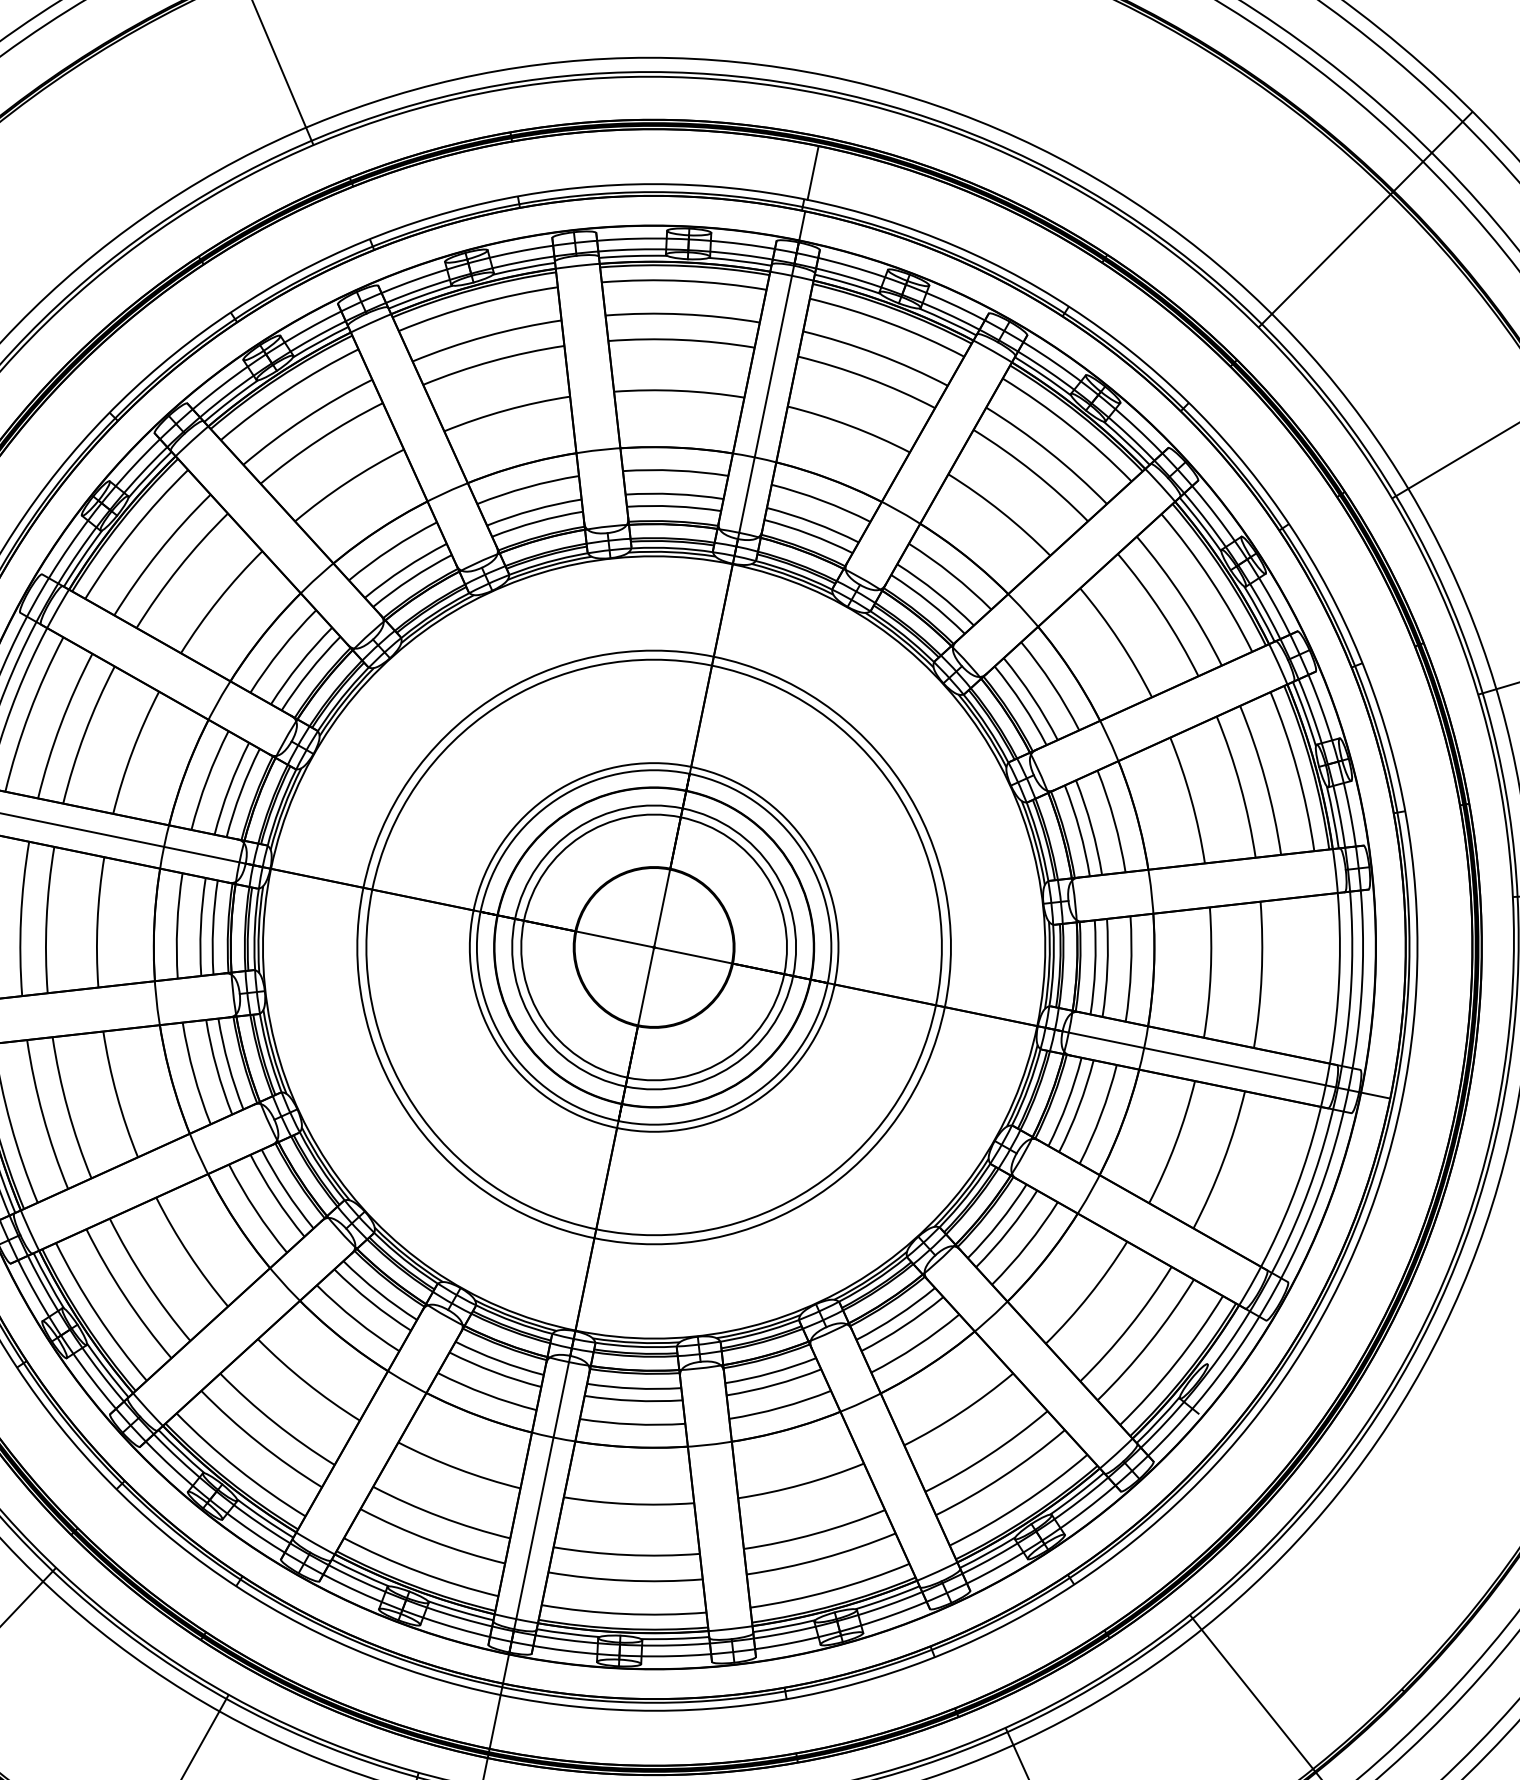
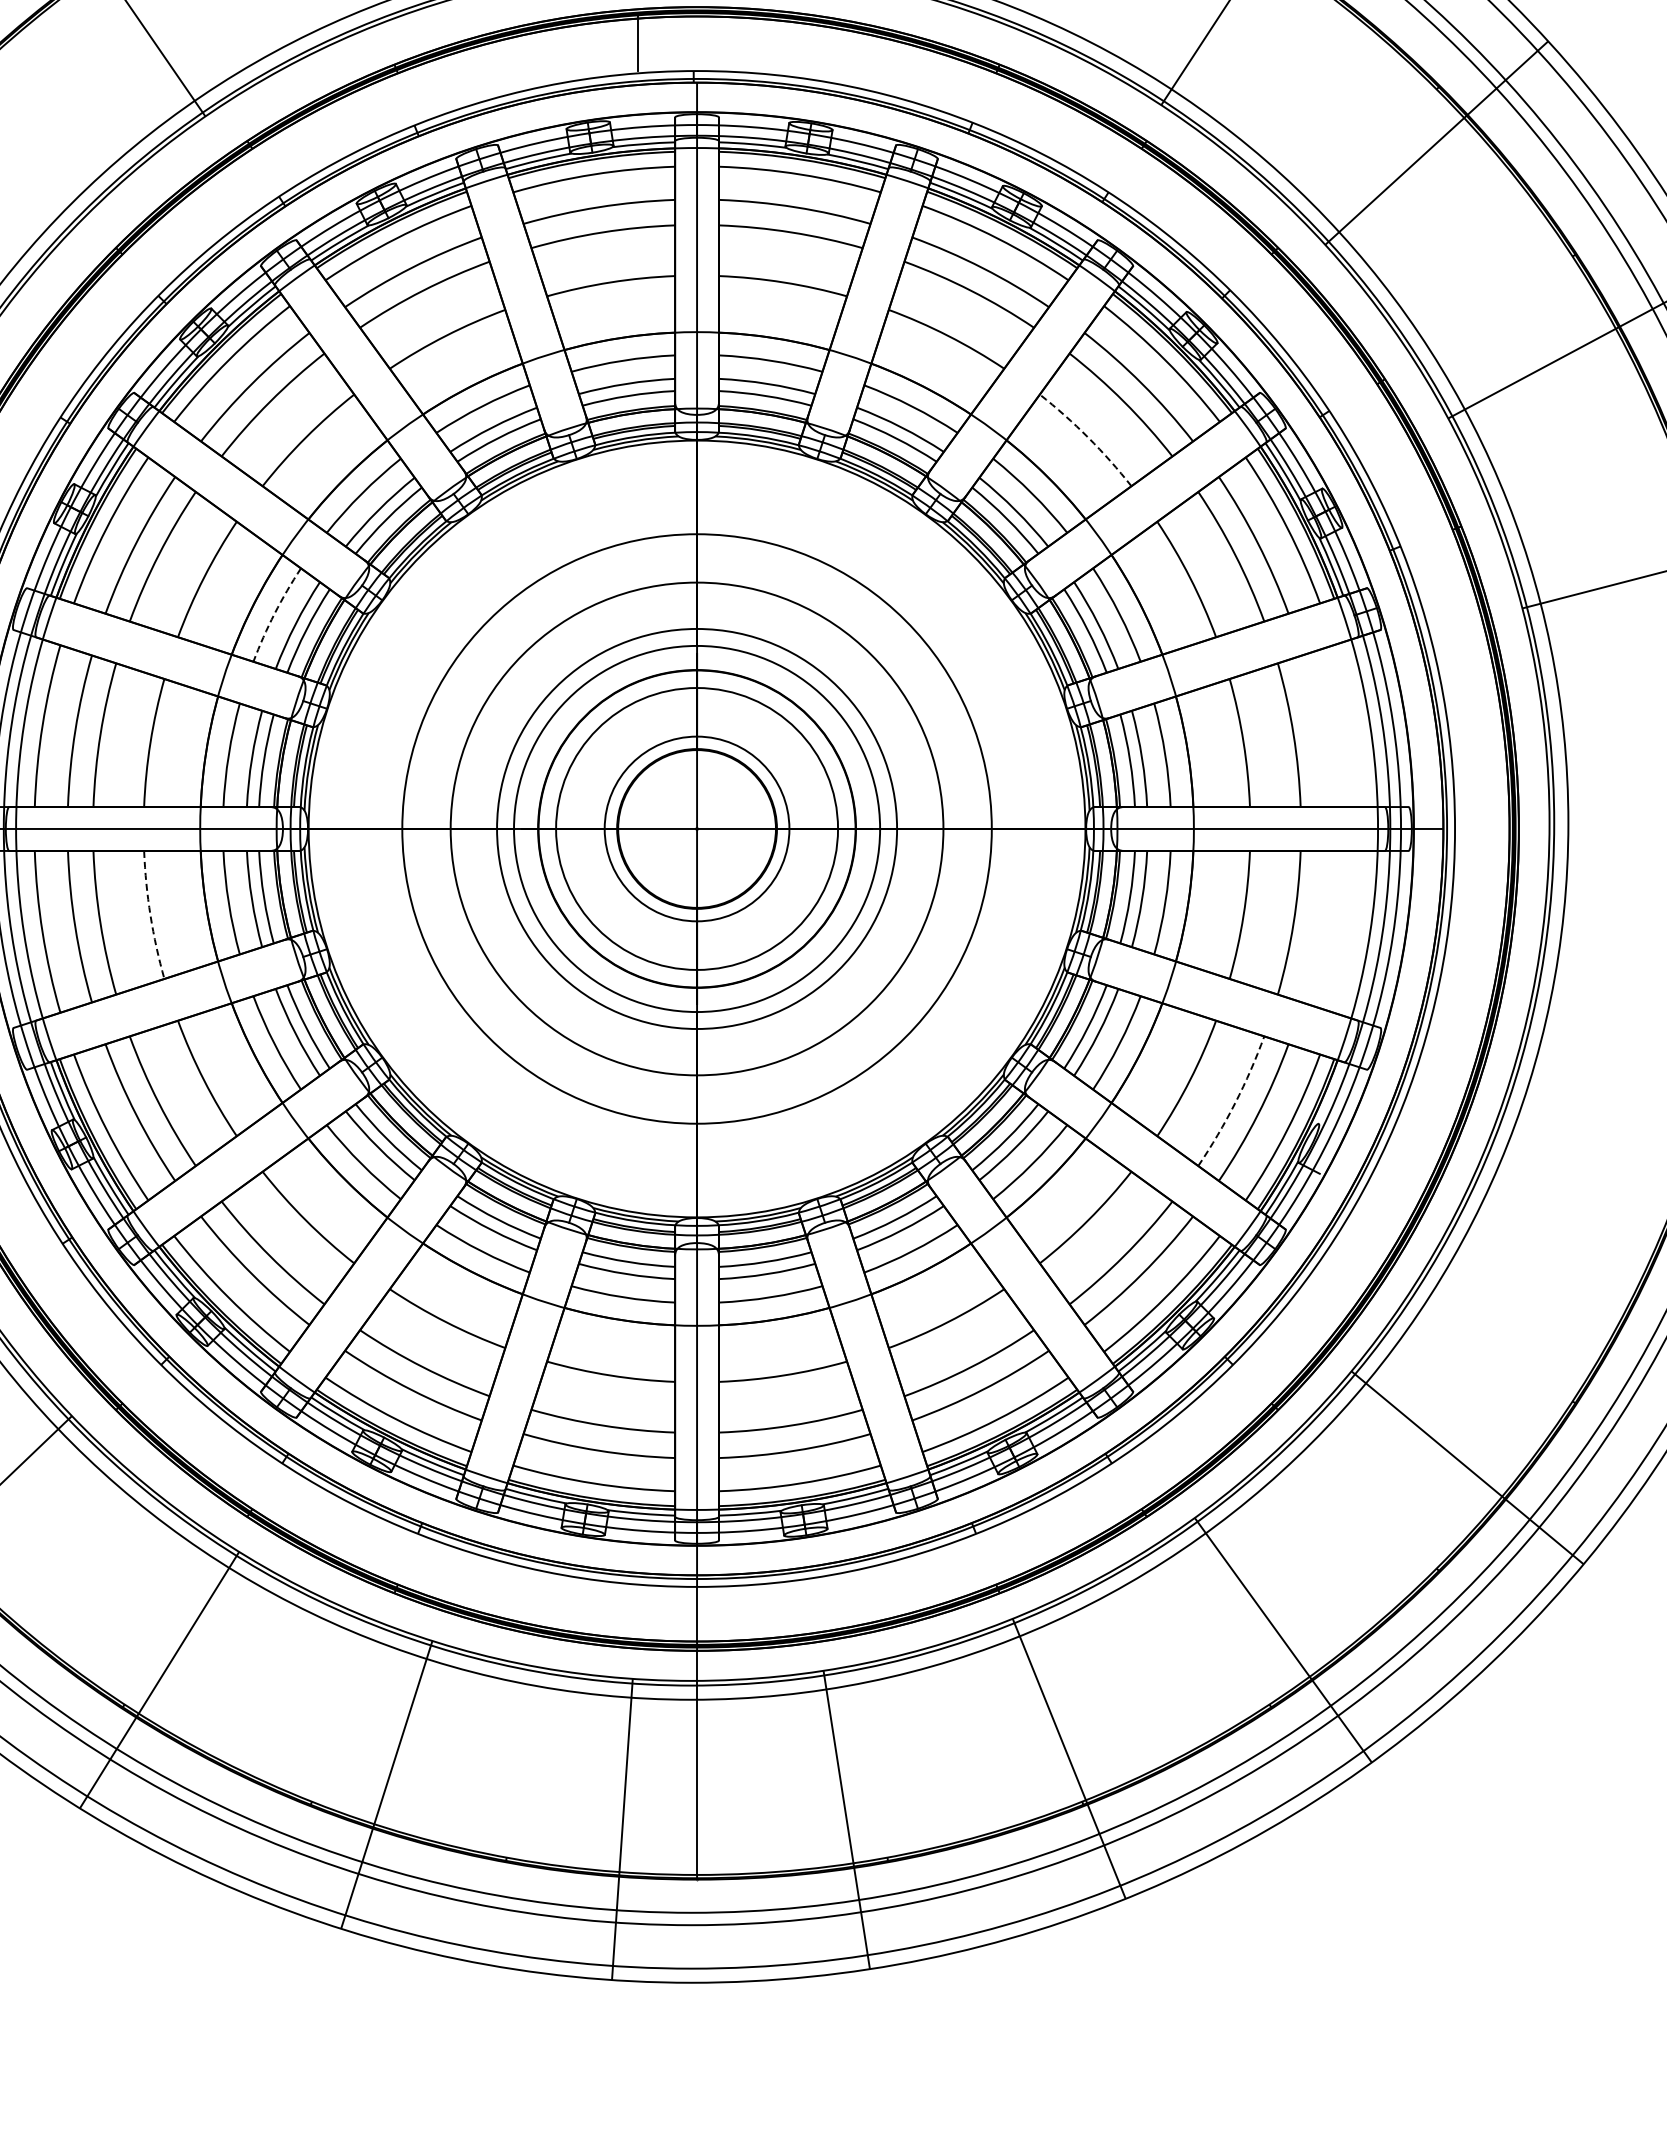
line: (813, 172) -> (638, 43), moved
arc: (1119, 640) -> (1088, 437), solid -> dashed
arc: (280, 649) -> (274, 613), solid -> dashed
arc: (97, 922) -> (150, 915), solid -> dashed
circle: (653, 946) -> (696, 828), size x0.7
circle: (654, 947) -> (697, 828), size x0.7
circle: (654, 947) -> (697, 828), size x1.4
arc: (1129, 1327) -> (1235, 1103), solid -> dashed

